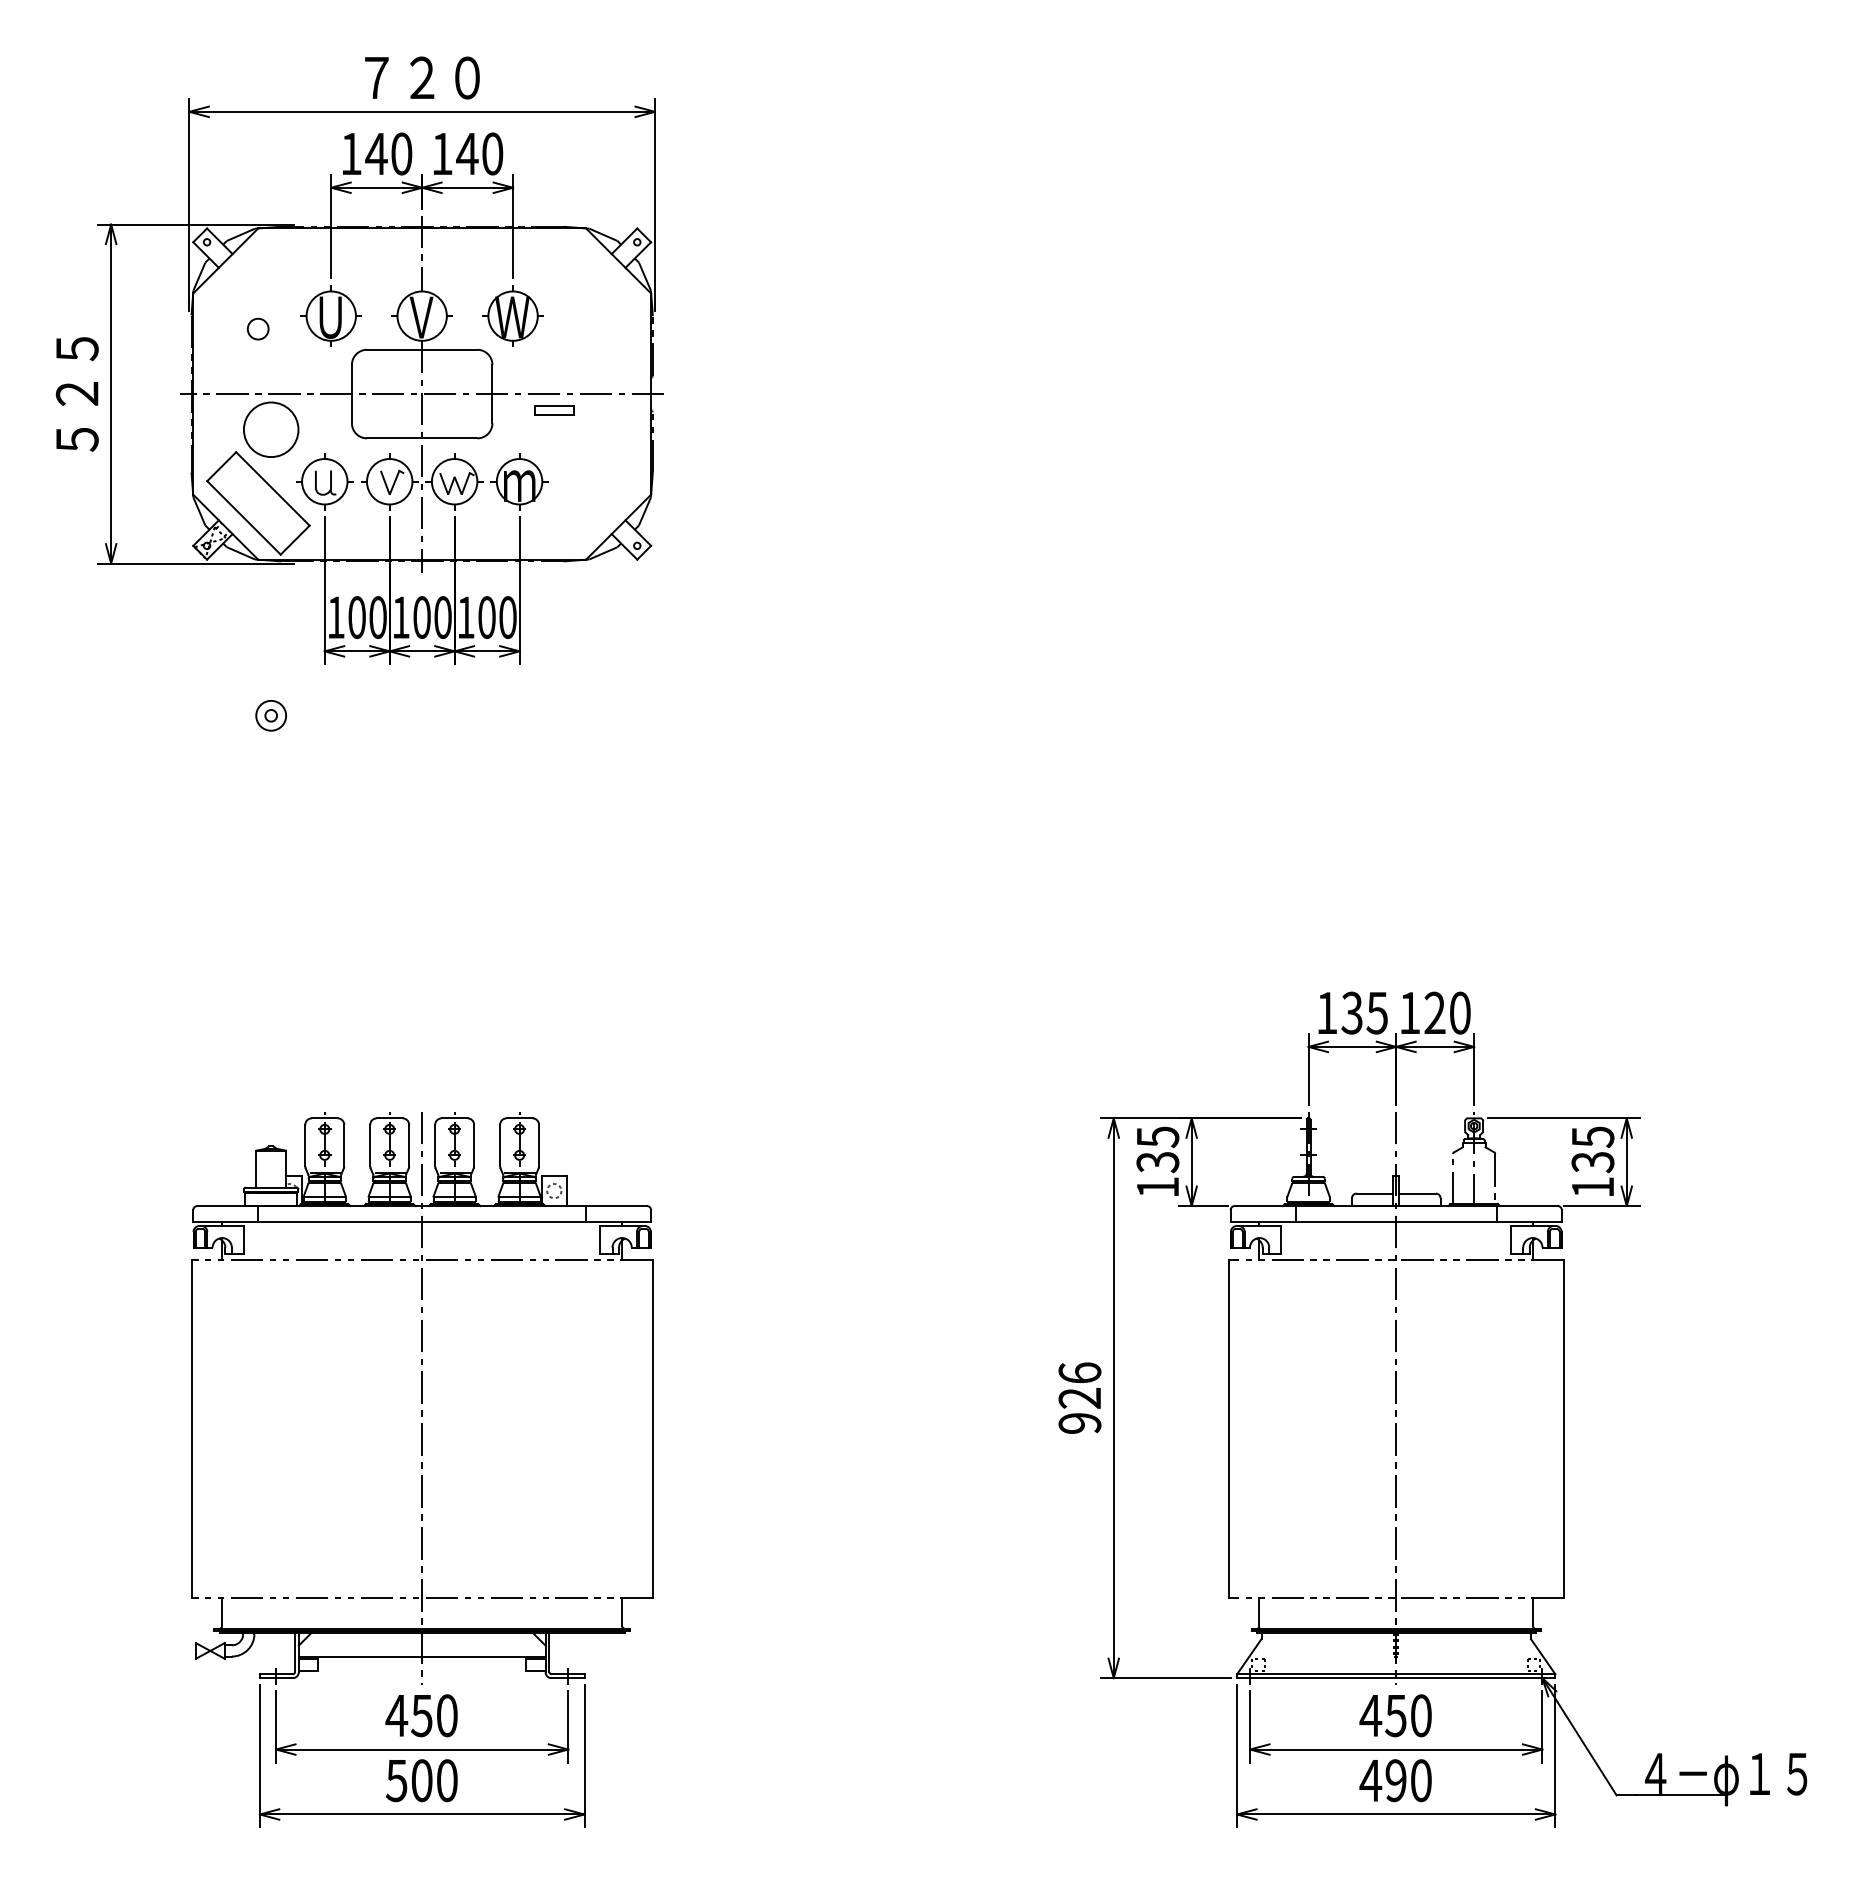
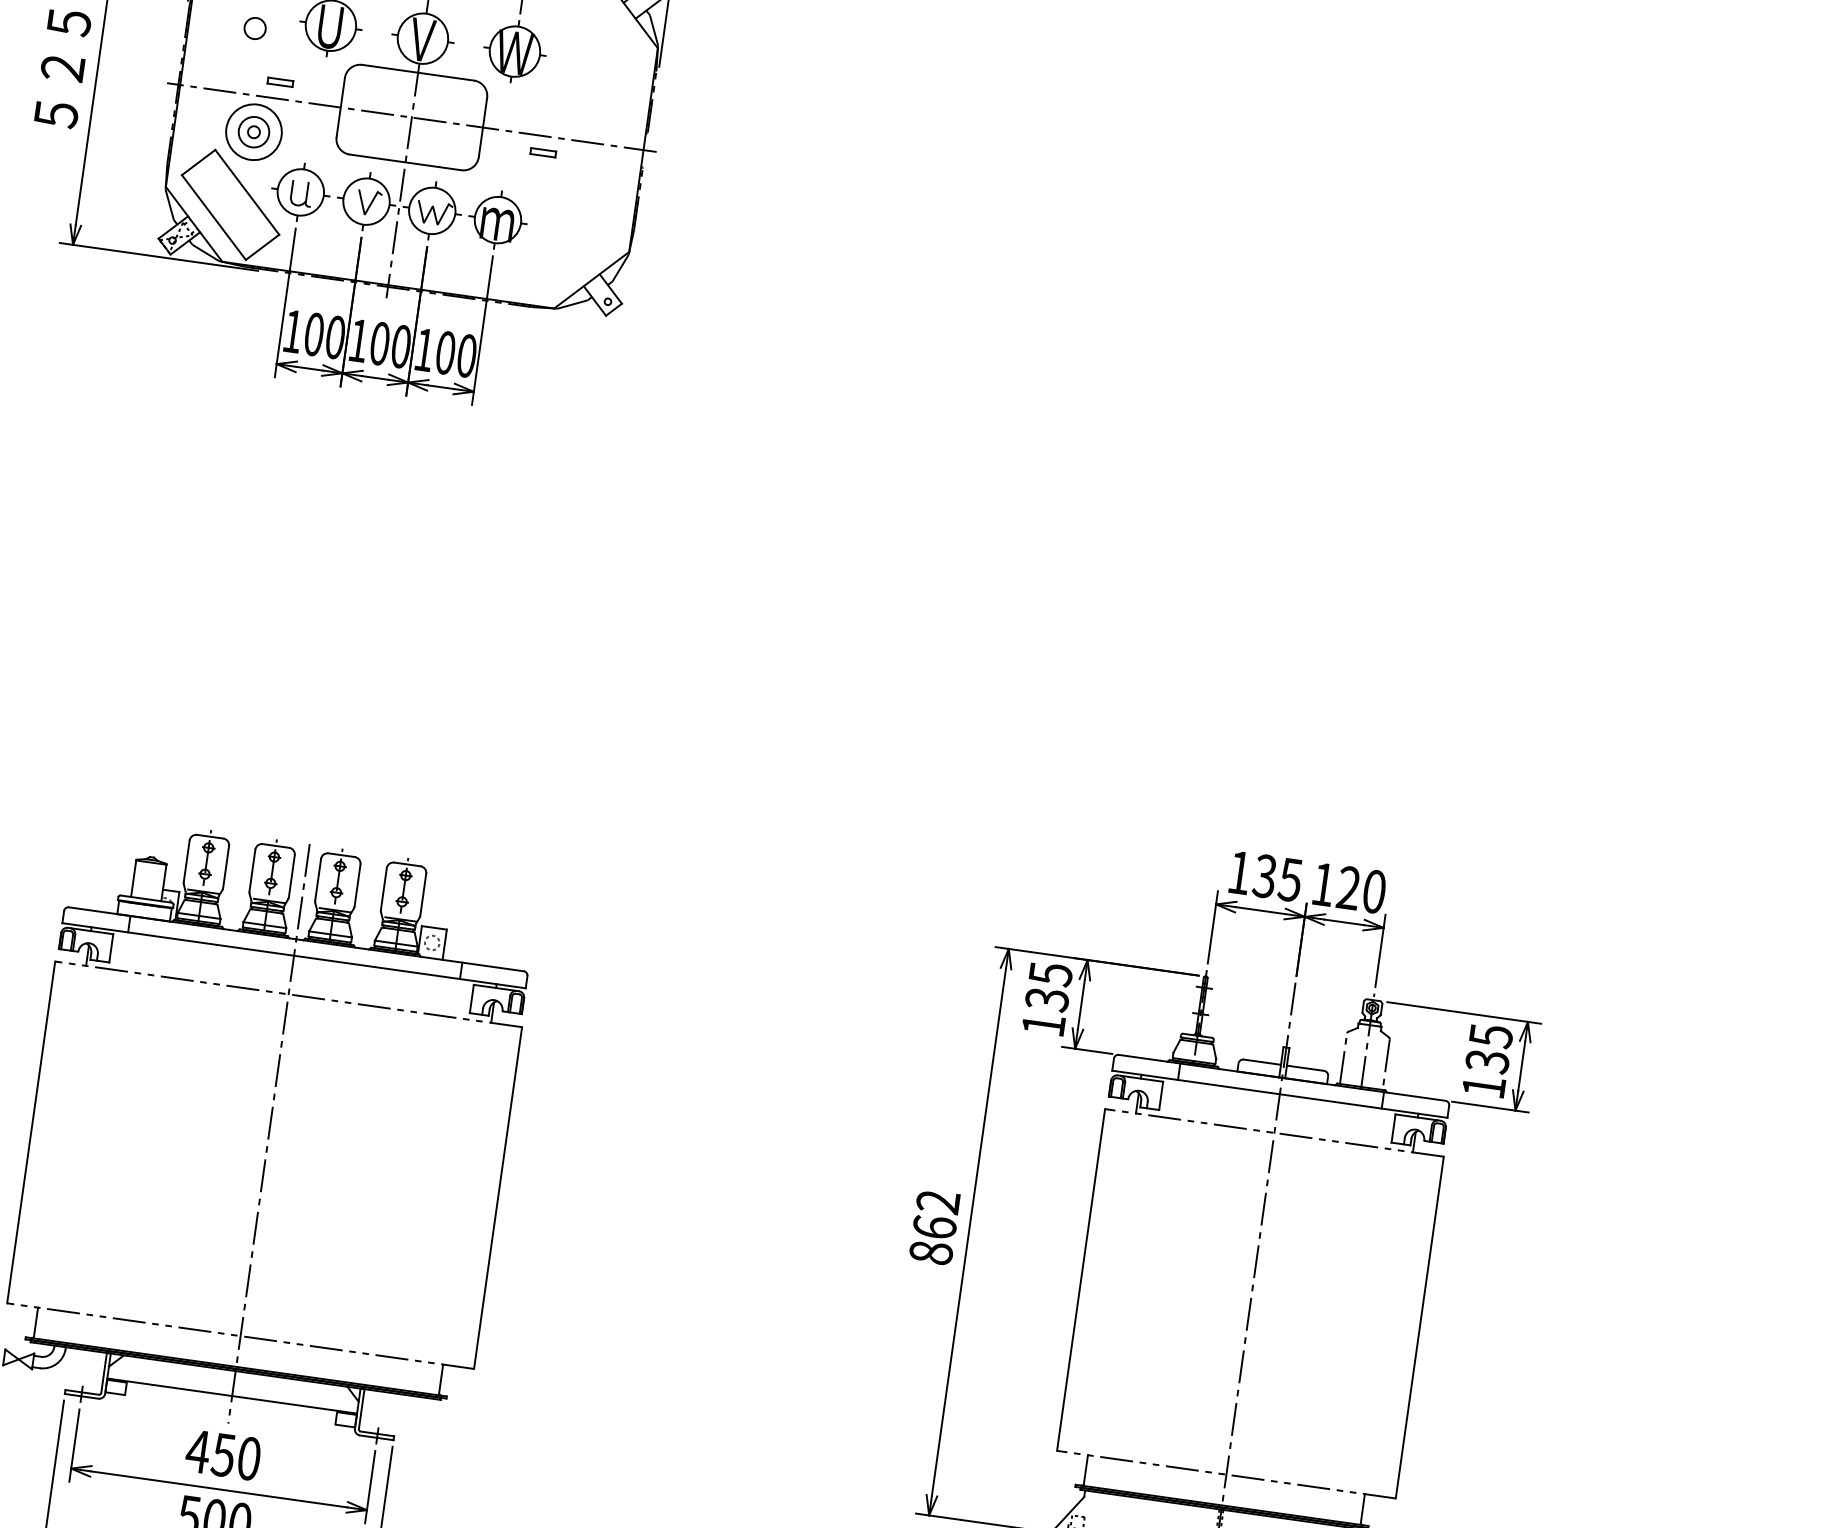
part: (289, 377) -> (279, 81), added
part: (554, 409) -> (543, 151), size x0.62
part: (270, 715) -> (253, 131), moved
text: (1079, 1397) -> (934, 1226), 926 -> 862

